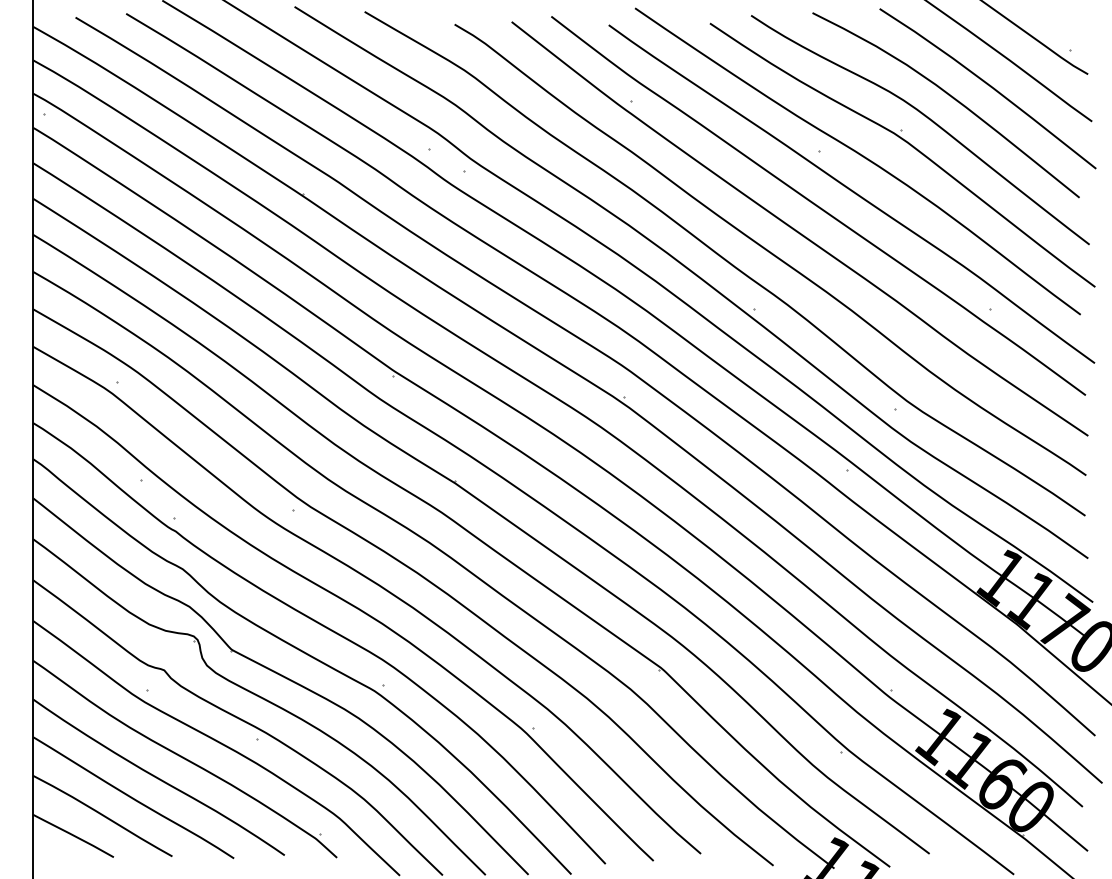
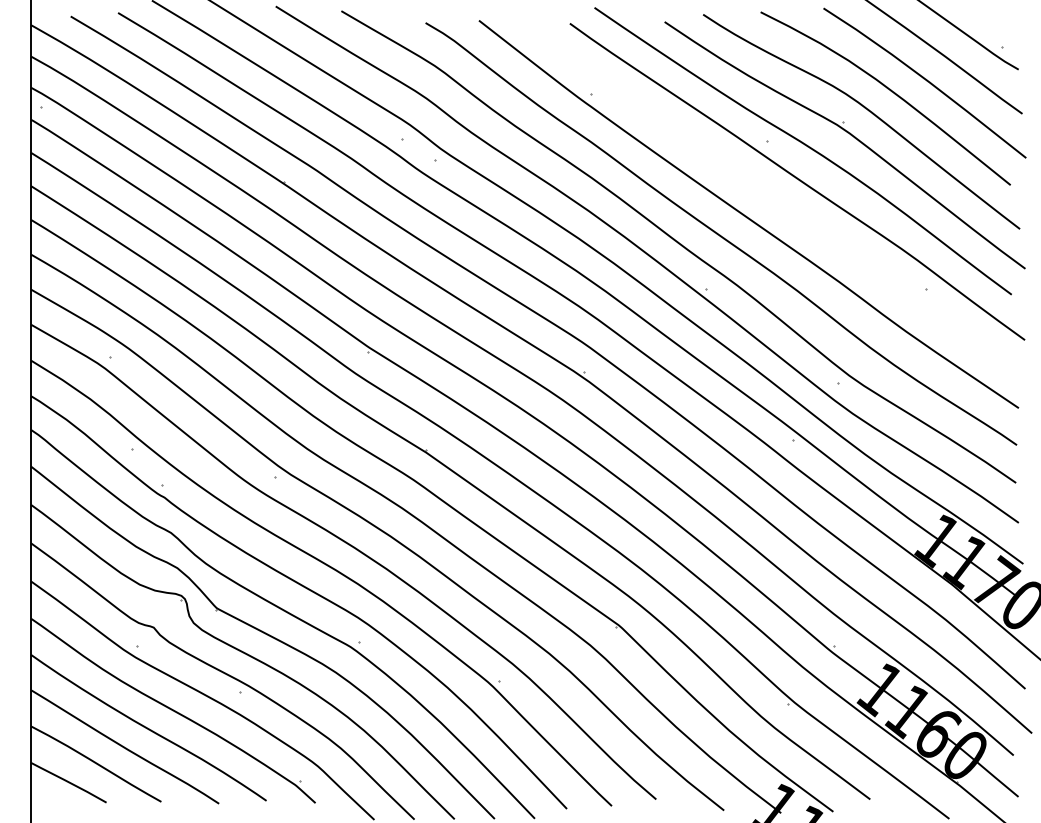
curve: (818, 205) -> (766, 192), removed

